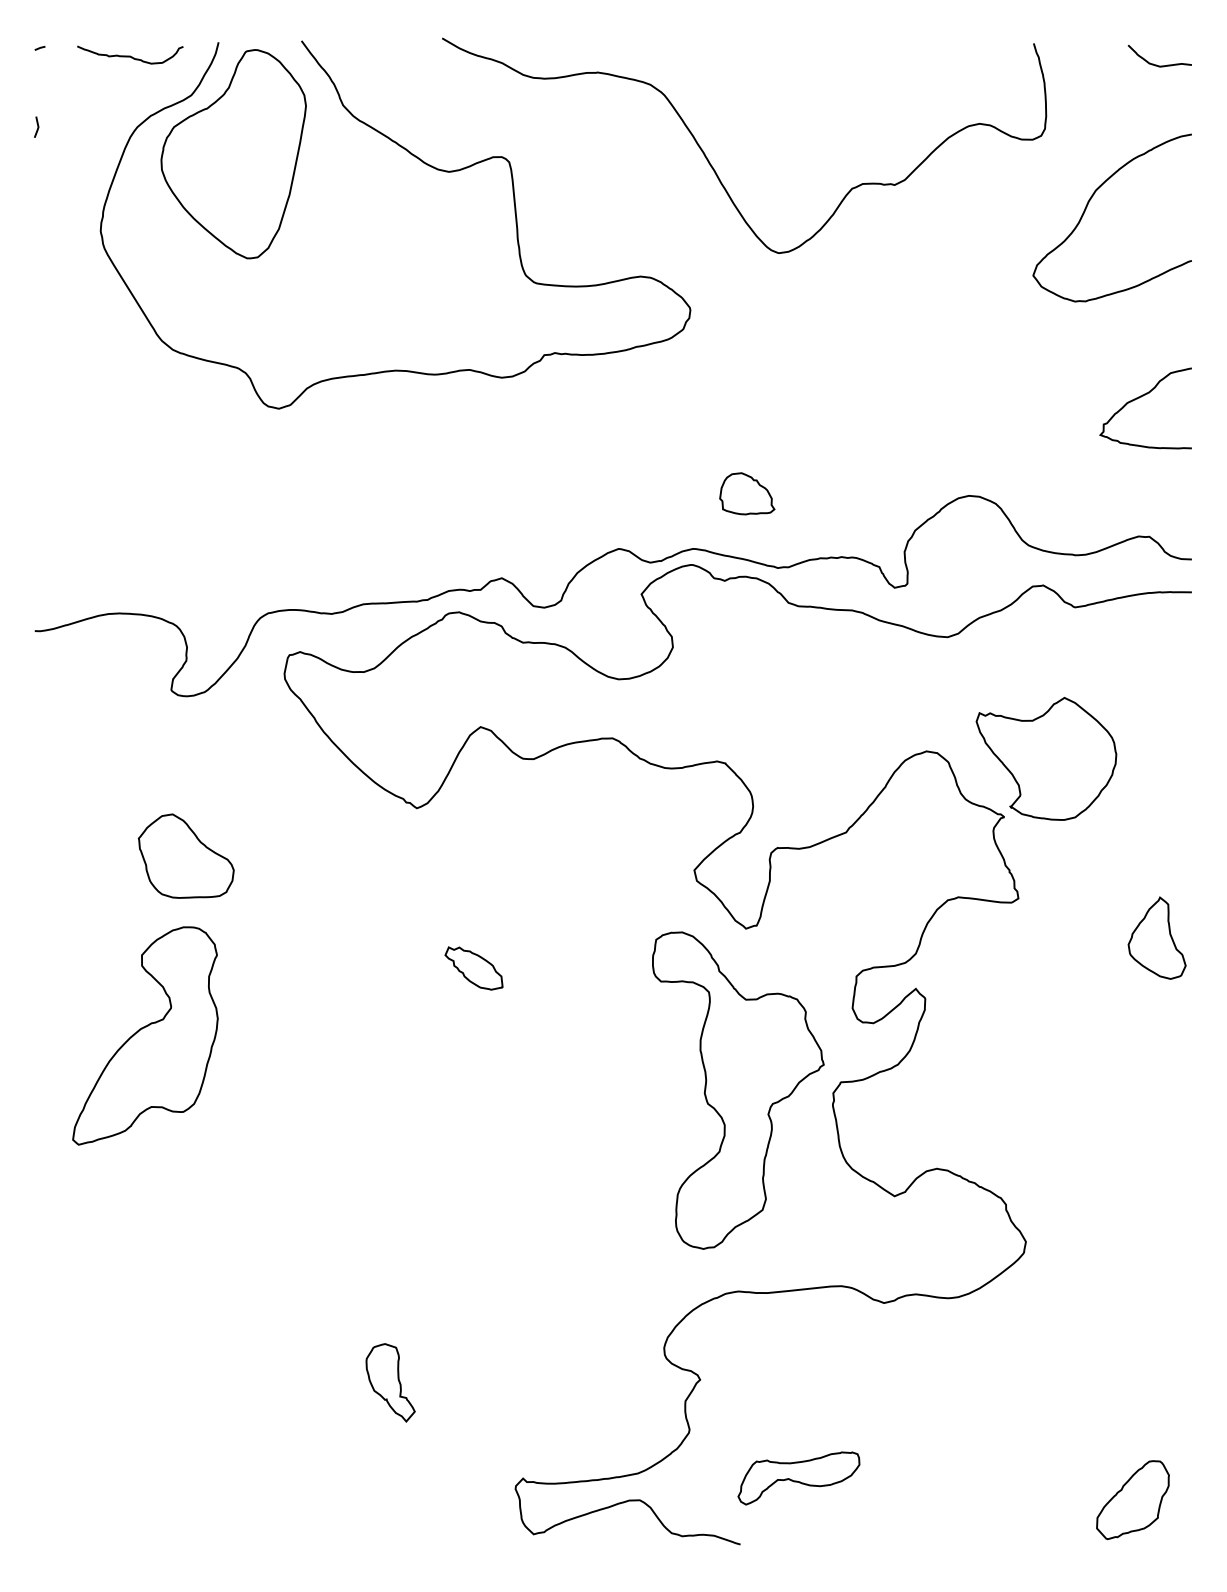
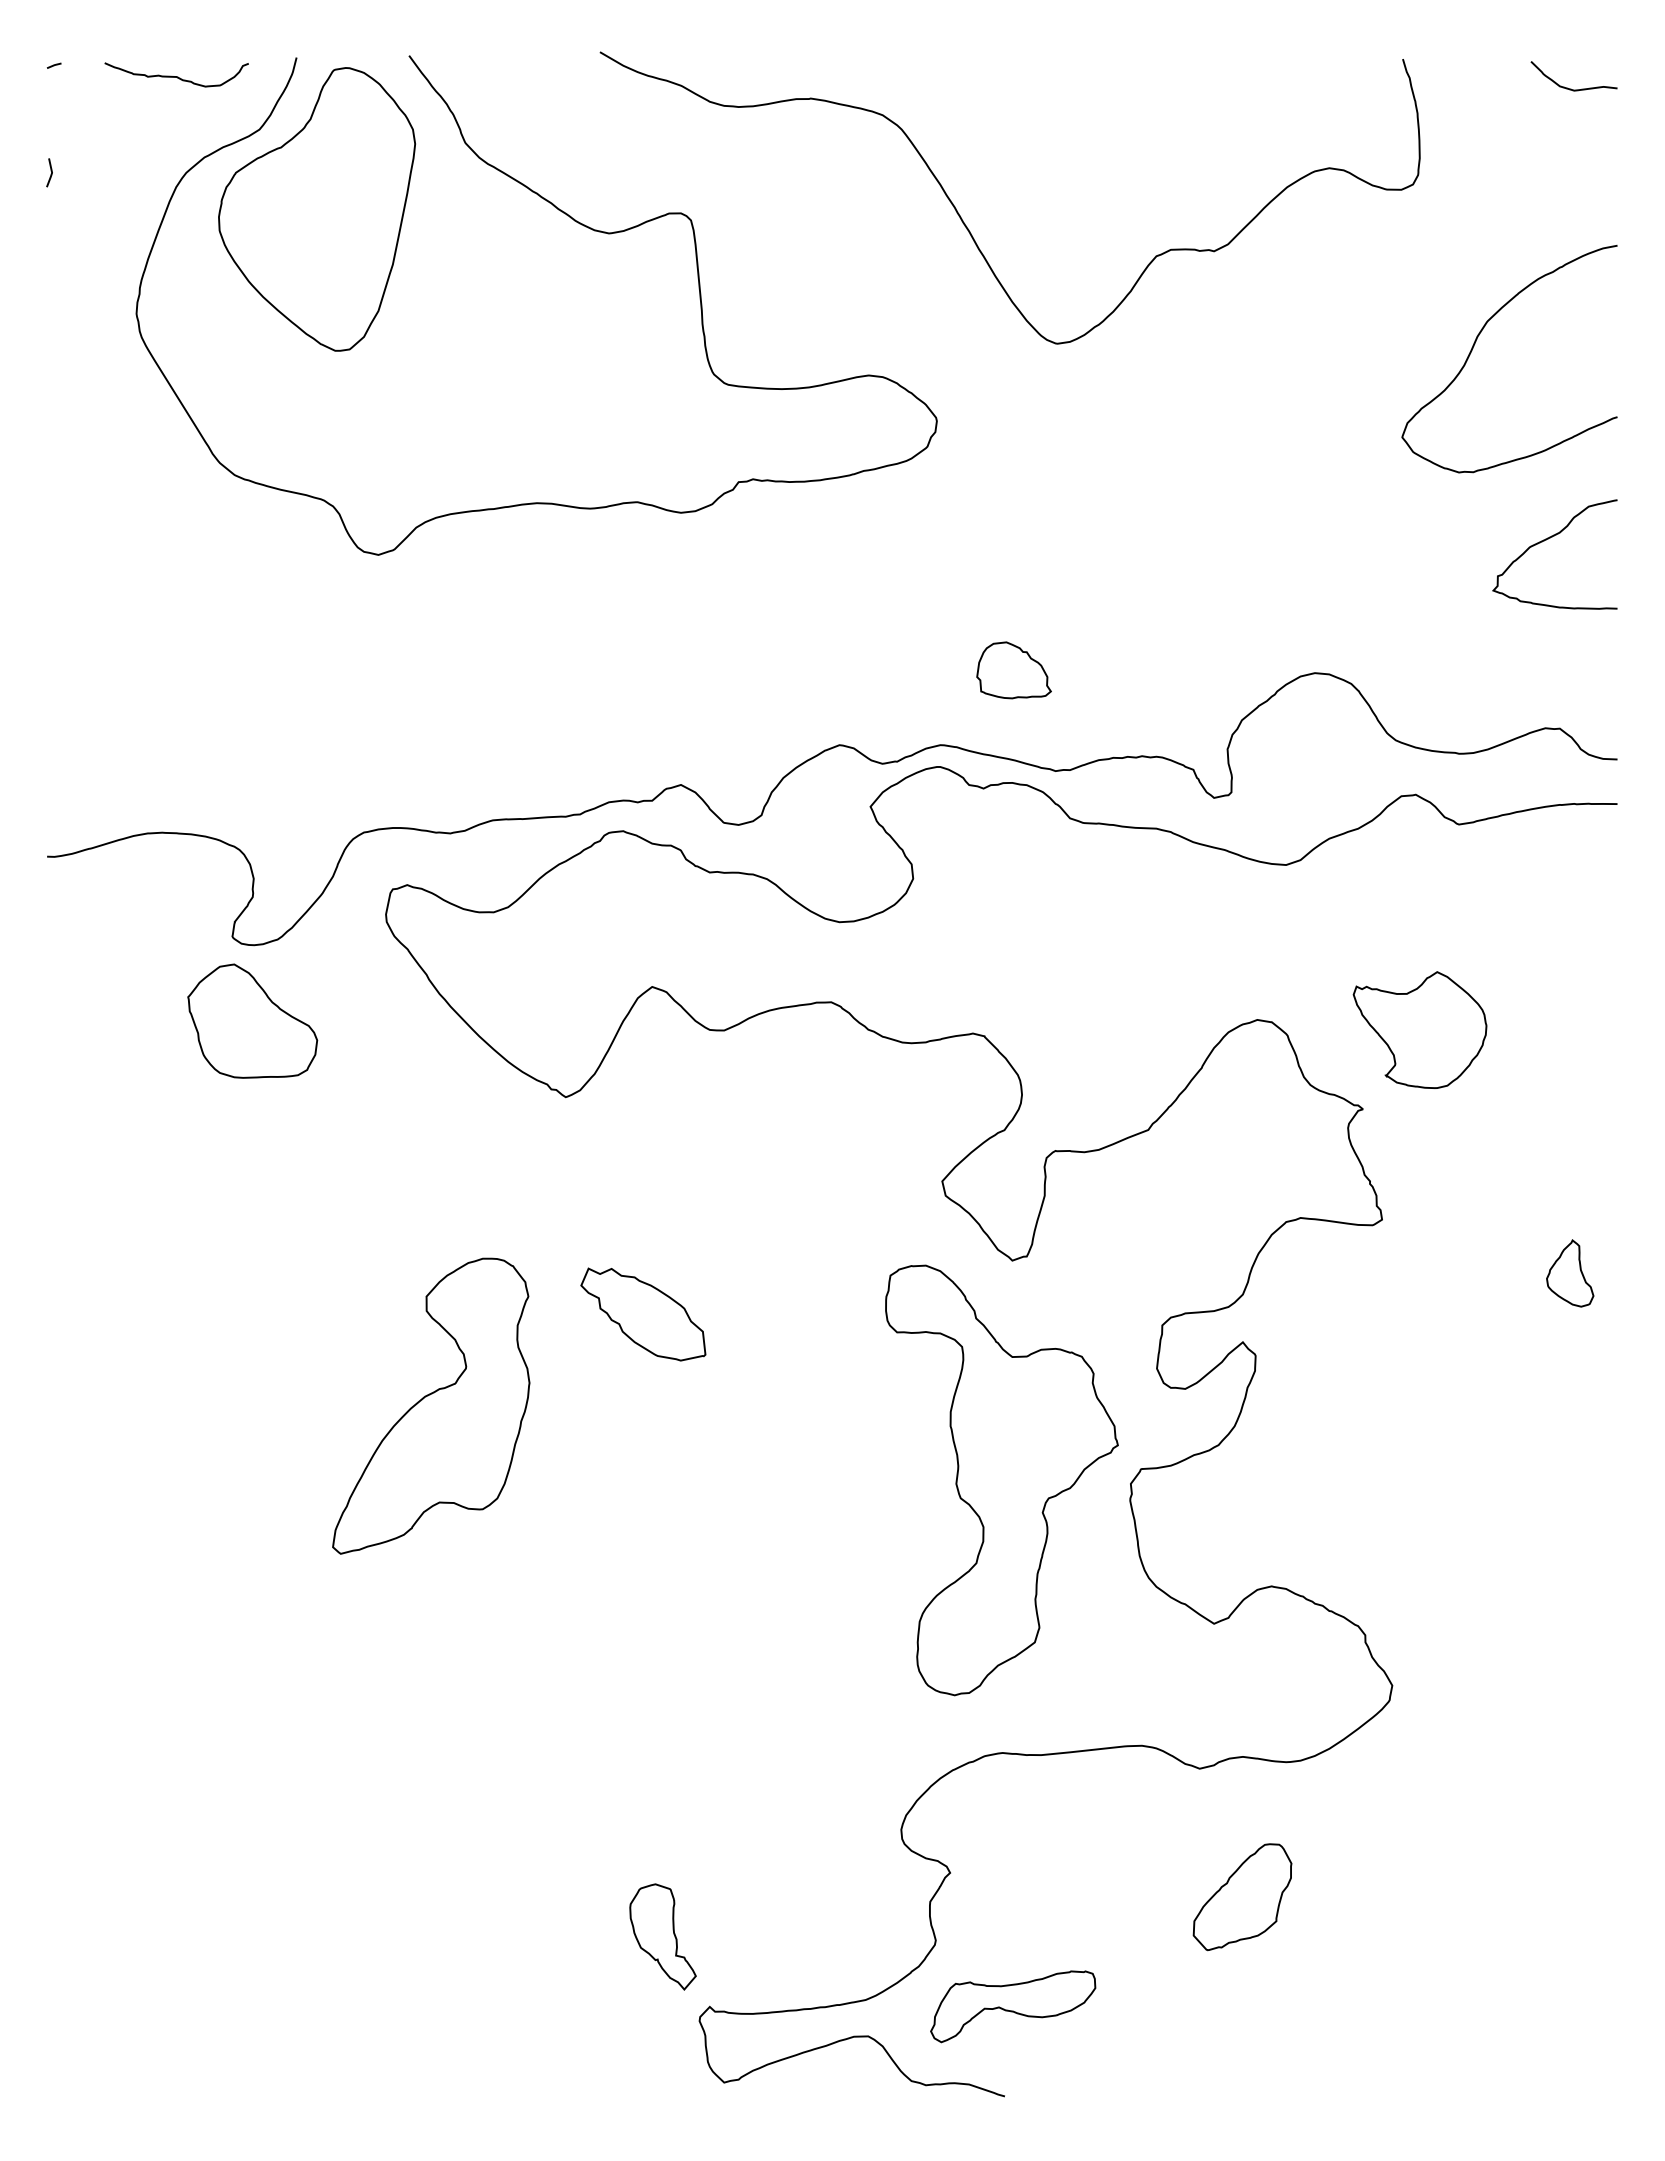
curve: (1087, 207) -> (1475, 344), moved
part: (1046, 758) -> (1419, 1029), size x0.7
part: (186, 855) -> (252, 1020), moved
part: (1156, 938) -> (1569, 1273), size x0.6
part: (473, 968) -> (642, 1314), size x1.6
part: (145, 1035) -> (431, 1405), moved
part: (390, 1382) -> (662, 1936), moved
part: (799, 1478) -> (1013, 2006), moved
part: (1132, 1500) -> (1242, 1897), moved

